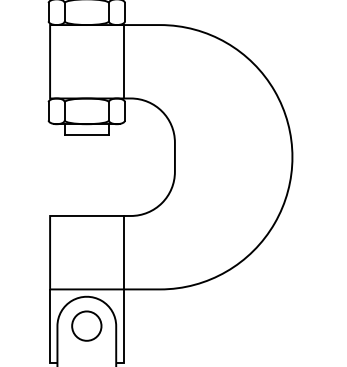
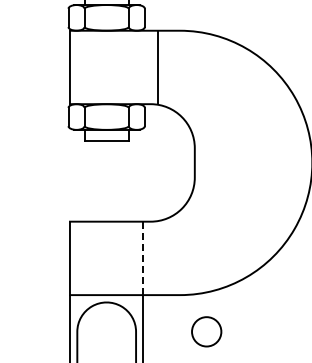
line: (123, 61) -> (158, 67), moved
line: (123, 252) -> (143, 258), solid -> dashed
circle: (86, 325) -> (206, 331), moved

